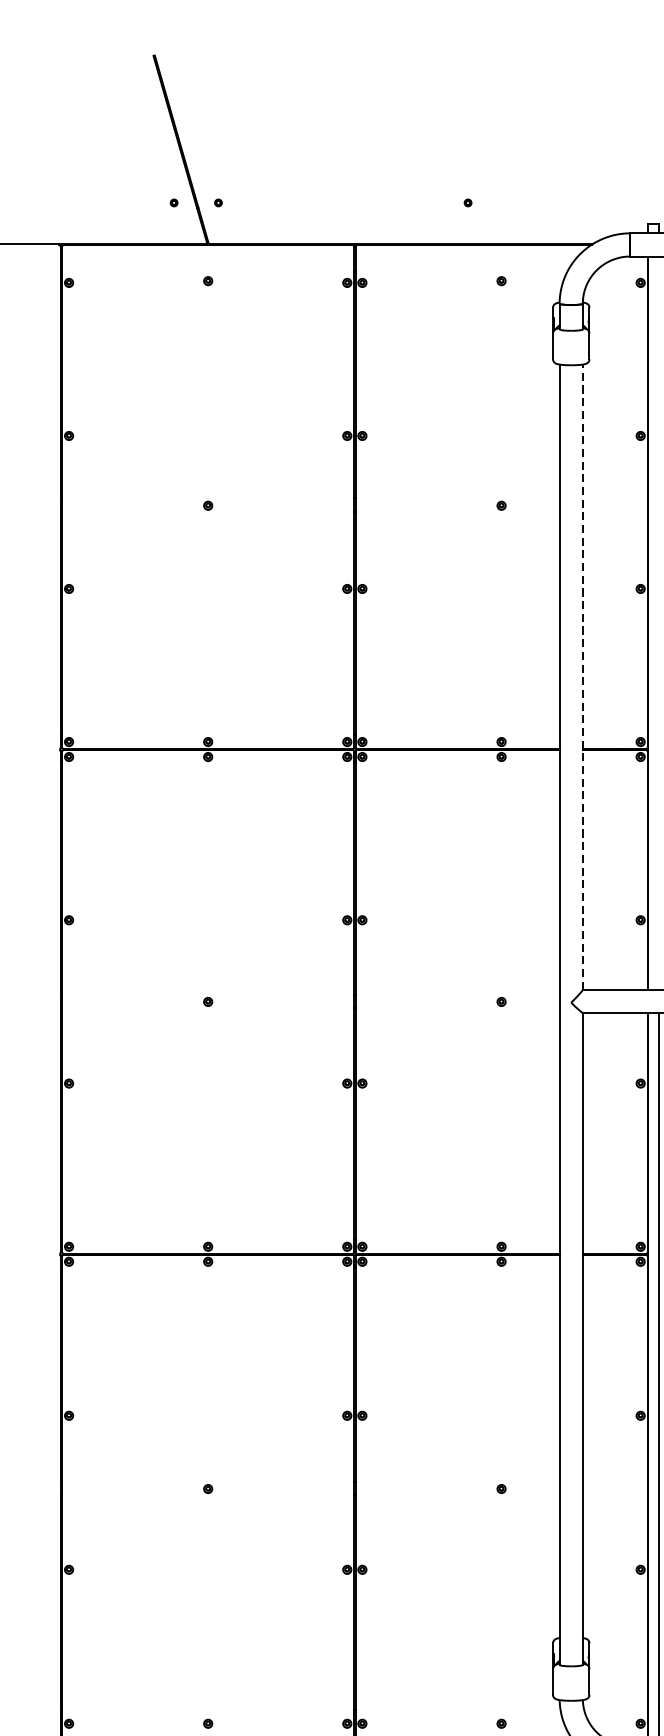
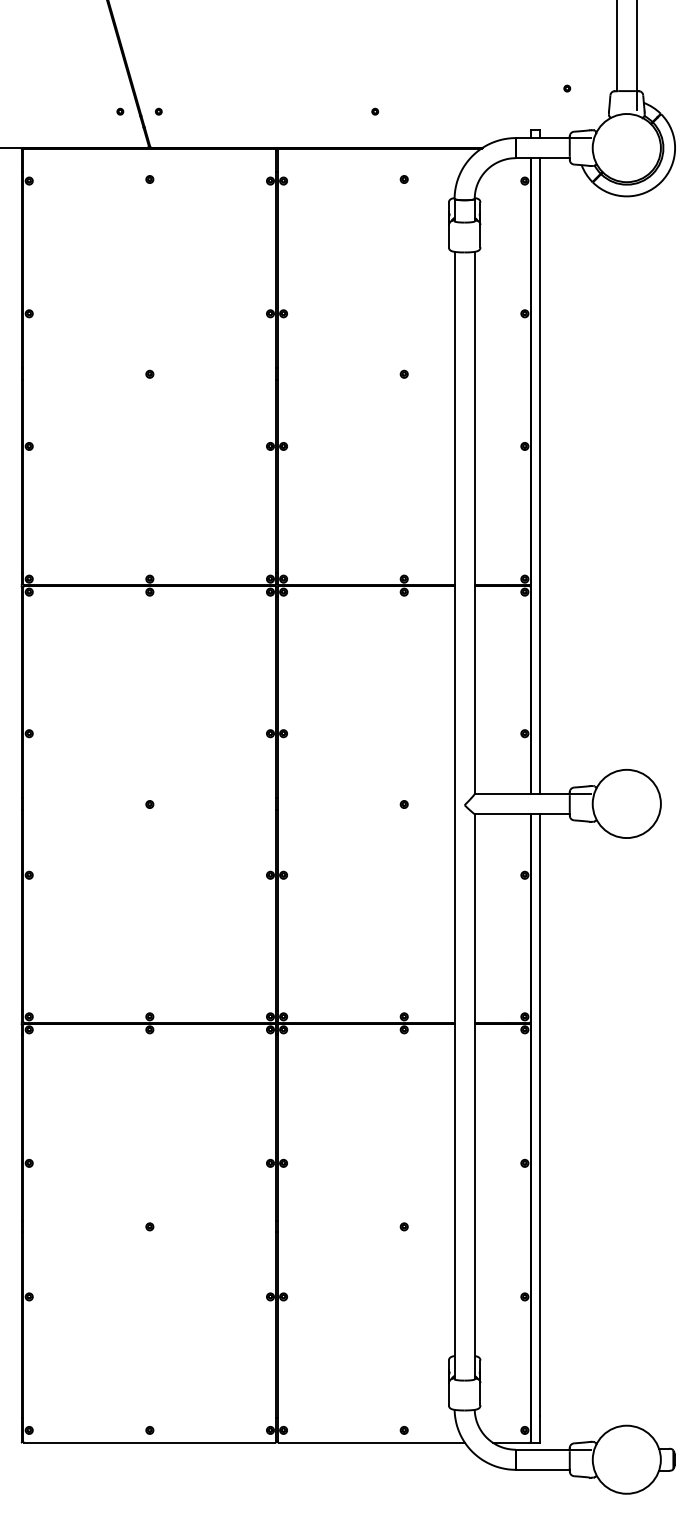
line: (658, 622) -> (540, 475), added
line: (582, 676) -> (474, 522), dashed -> solid

